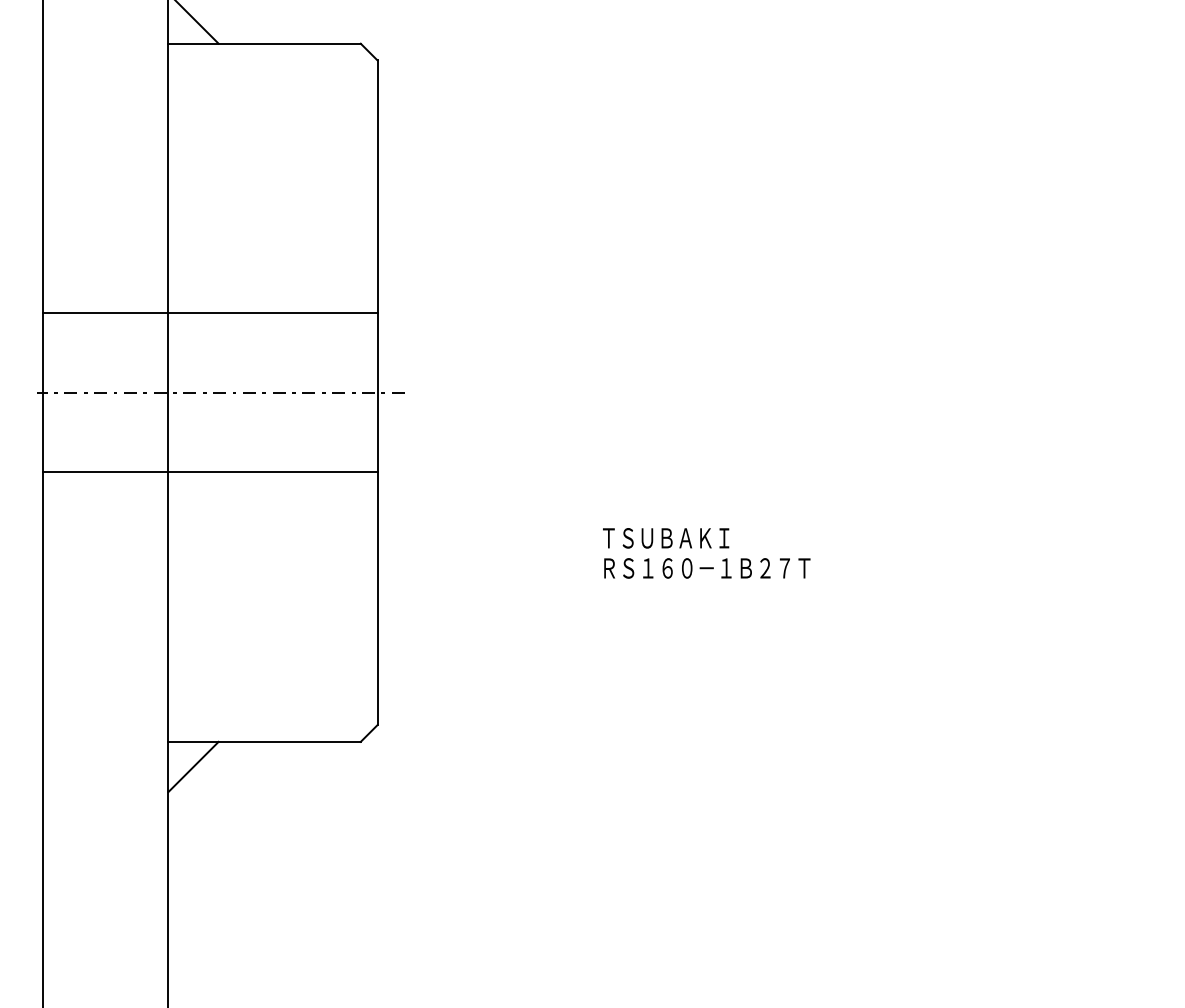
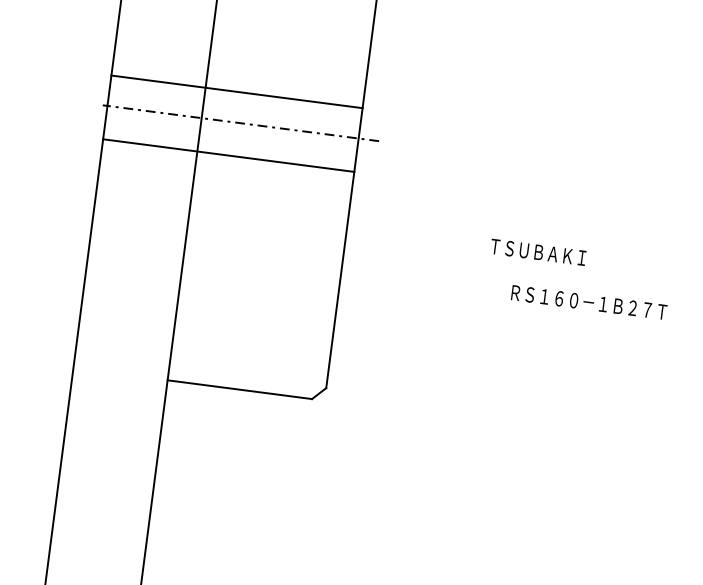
line: (210, 313) -> (237, 91), moved
line: (210, 472) -> (228, 155), moved
text: (666, 538) -> (538, 252), moved
line: (193, 766) -> (184, 401), removed

